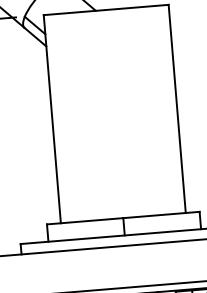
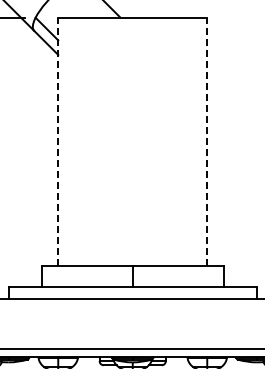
line: (177, 108) -> (207, 141), solid -> dashed
line: (52, 118) -> (58, 141), solid -> dashed

